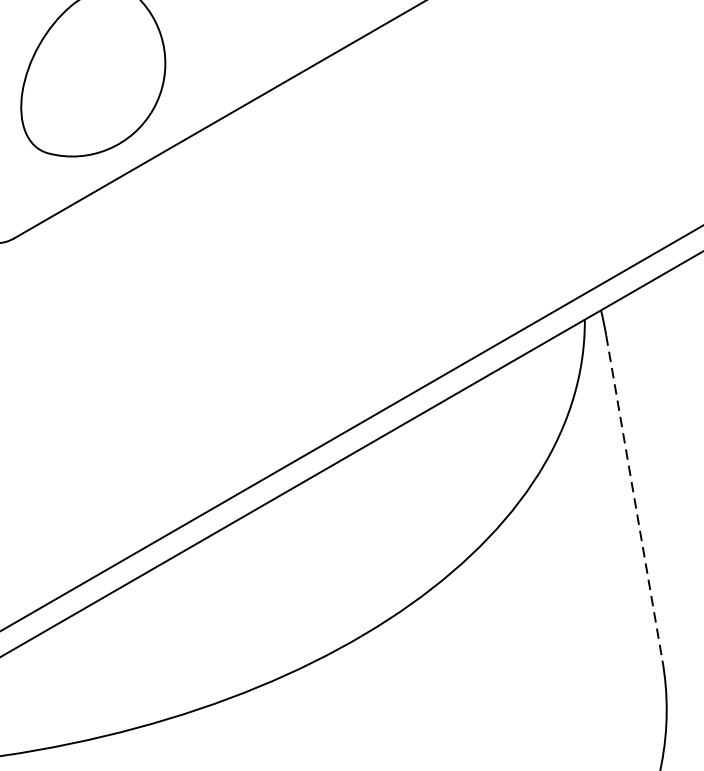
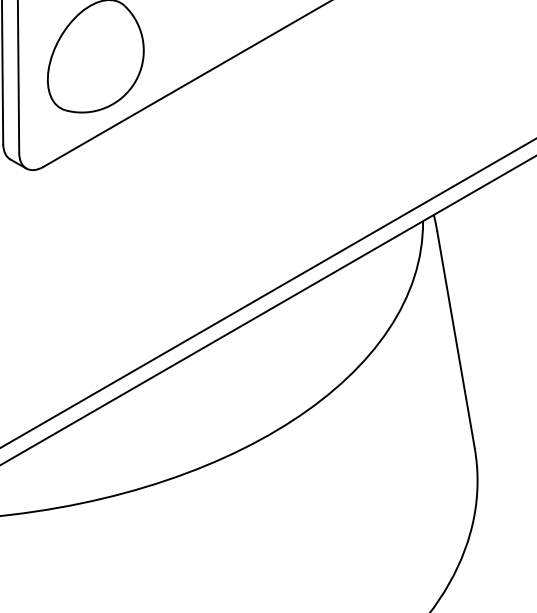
line: (635, 497) -> (456, 339), dashed -> solid

